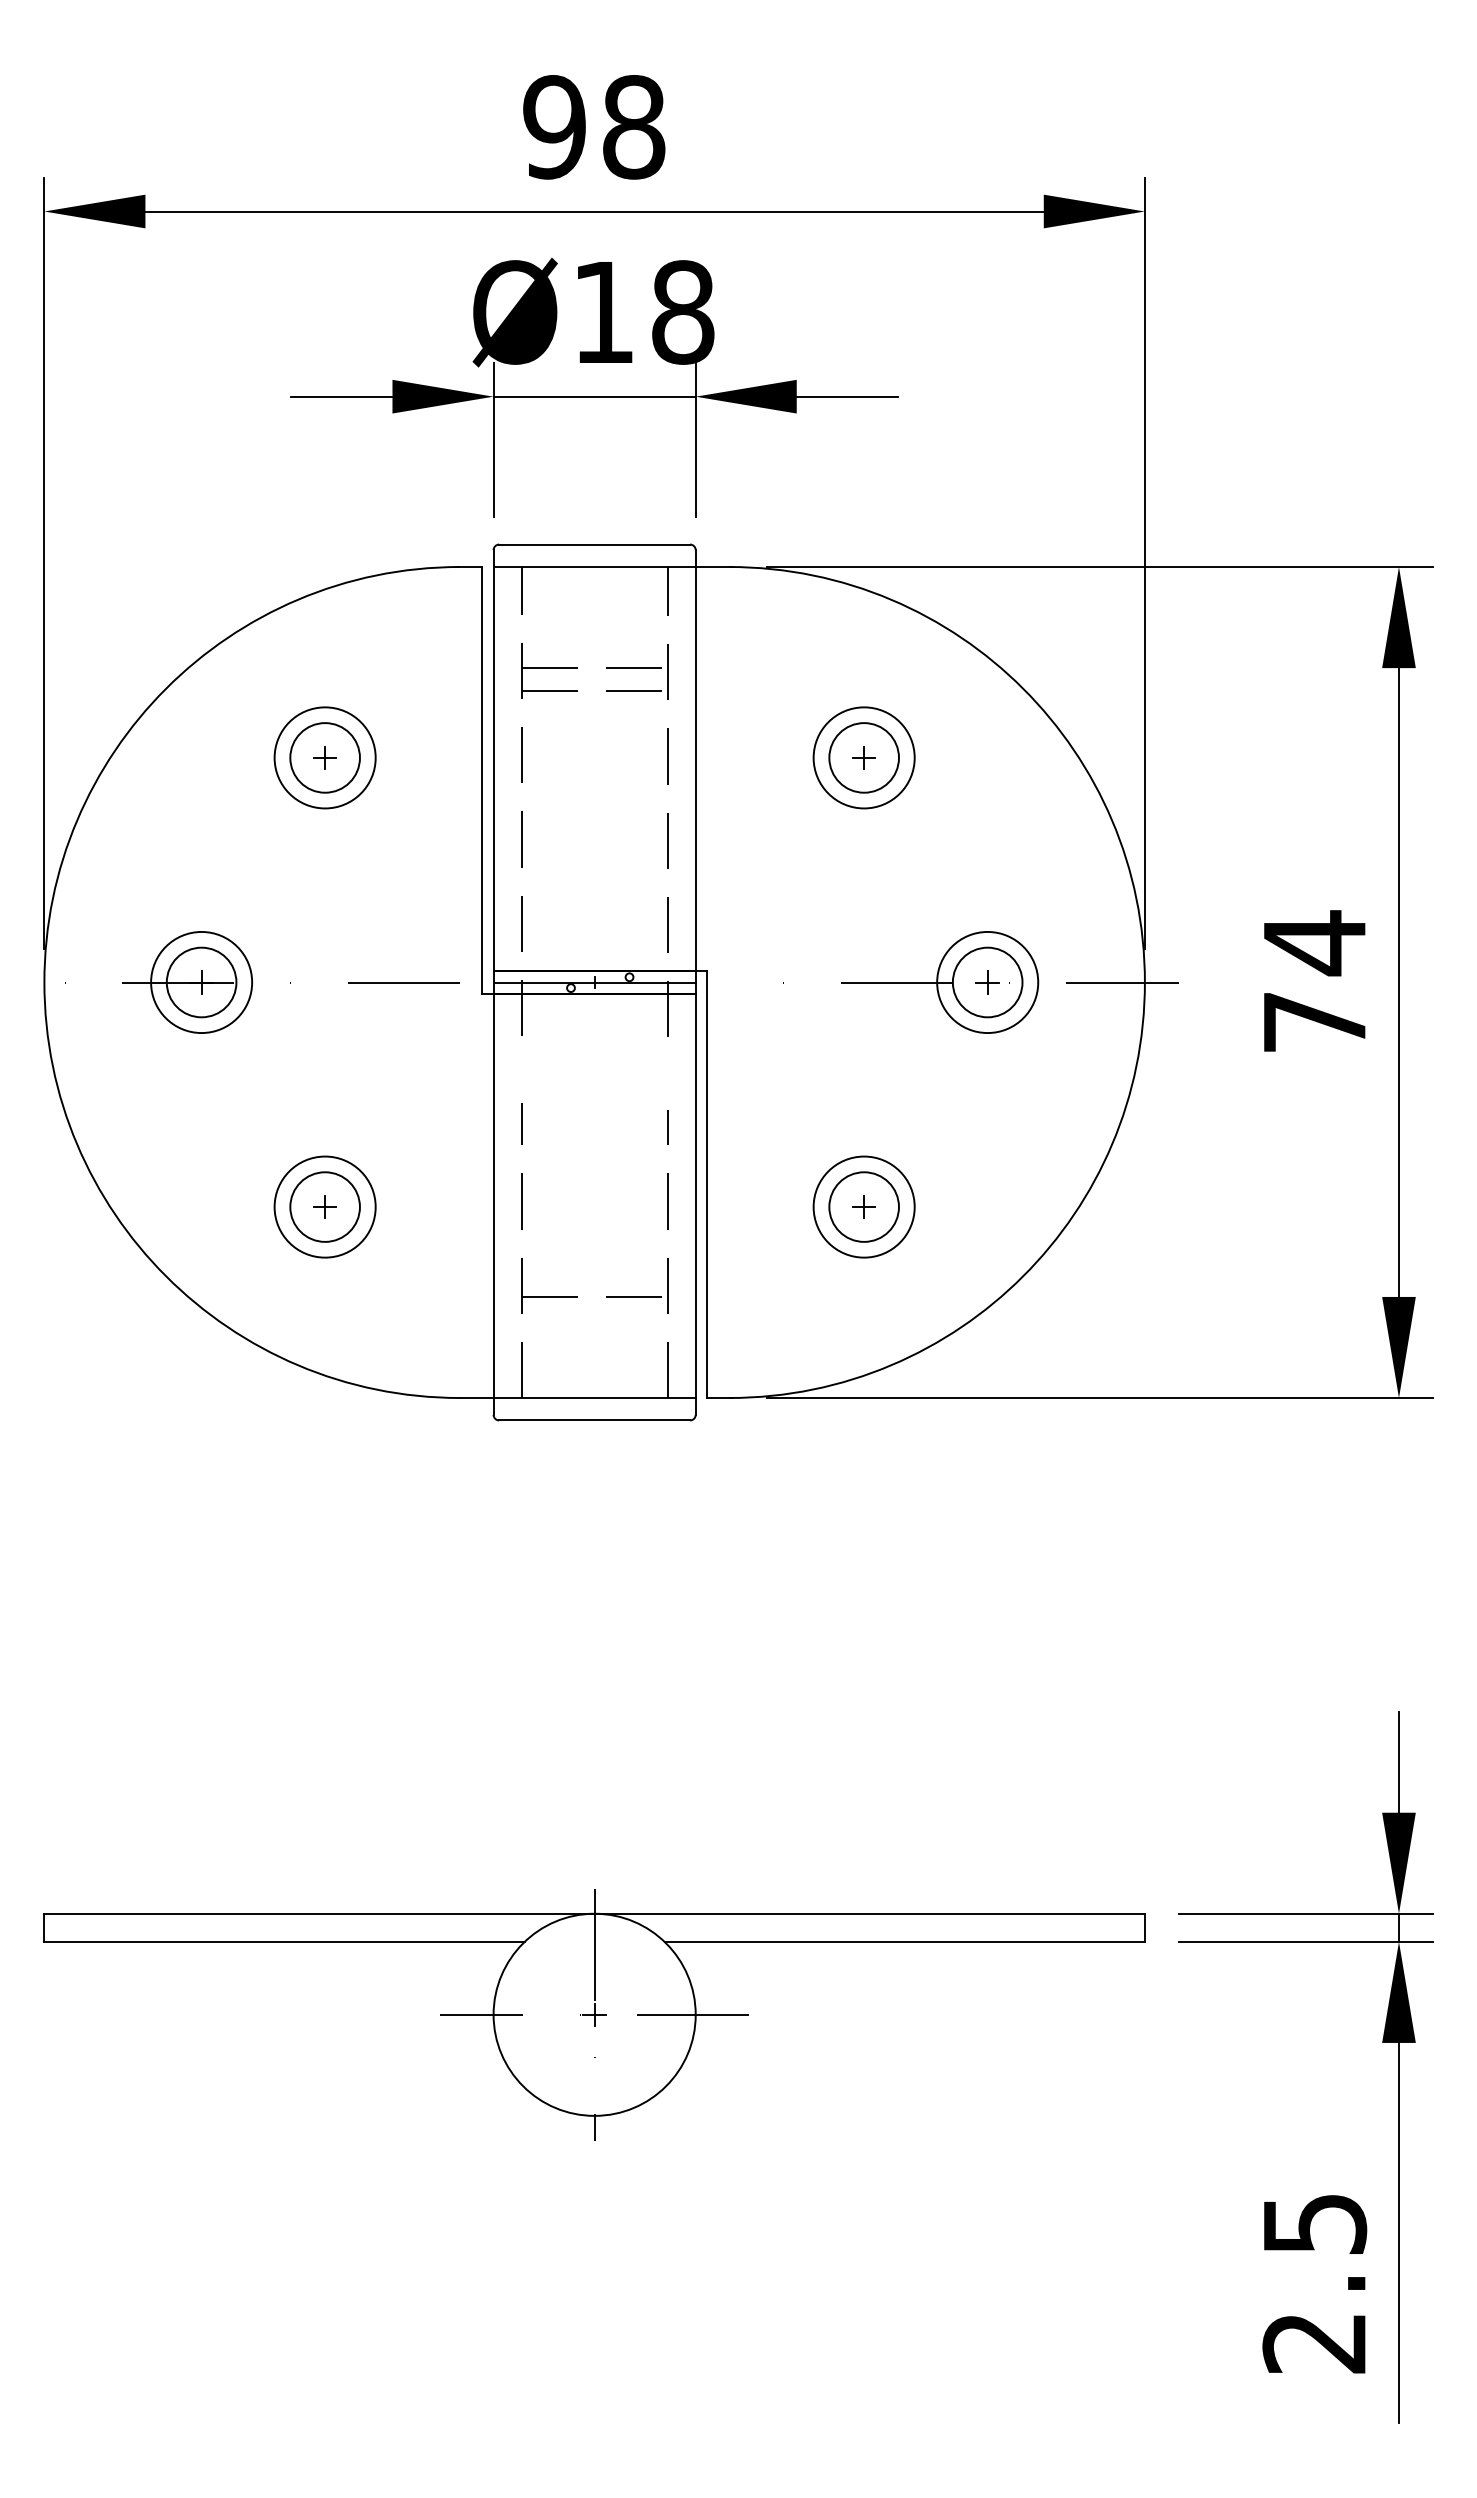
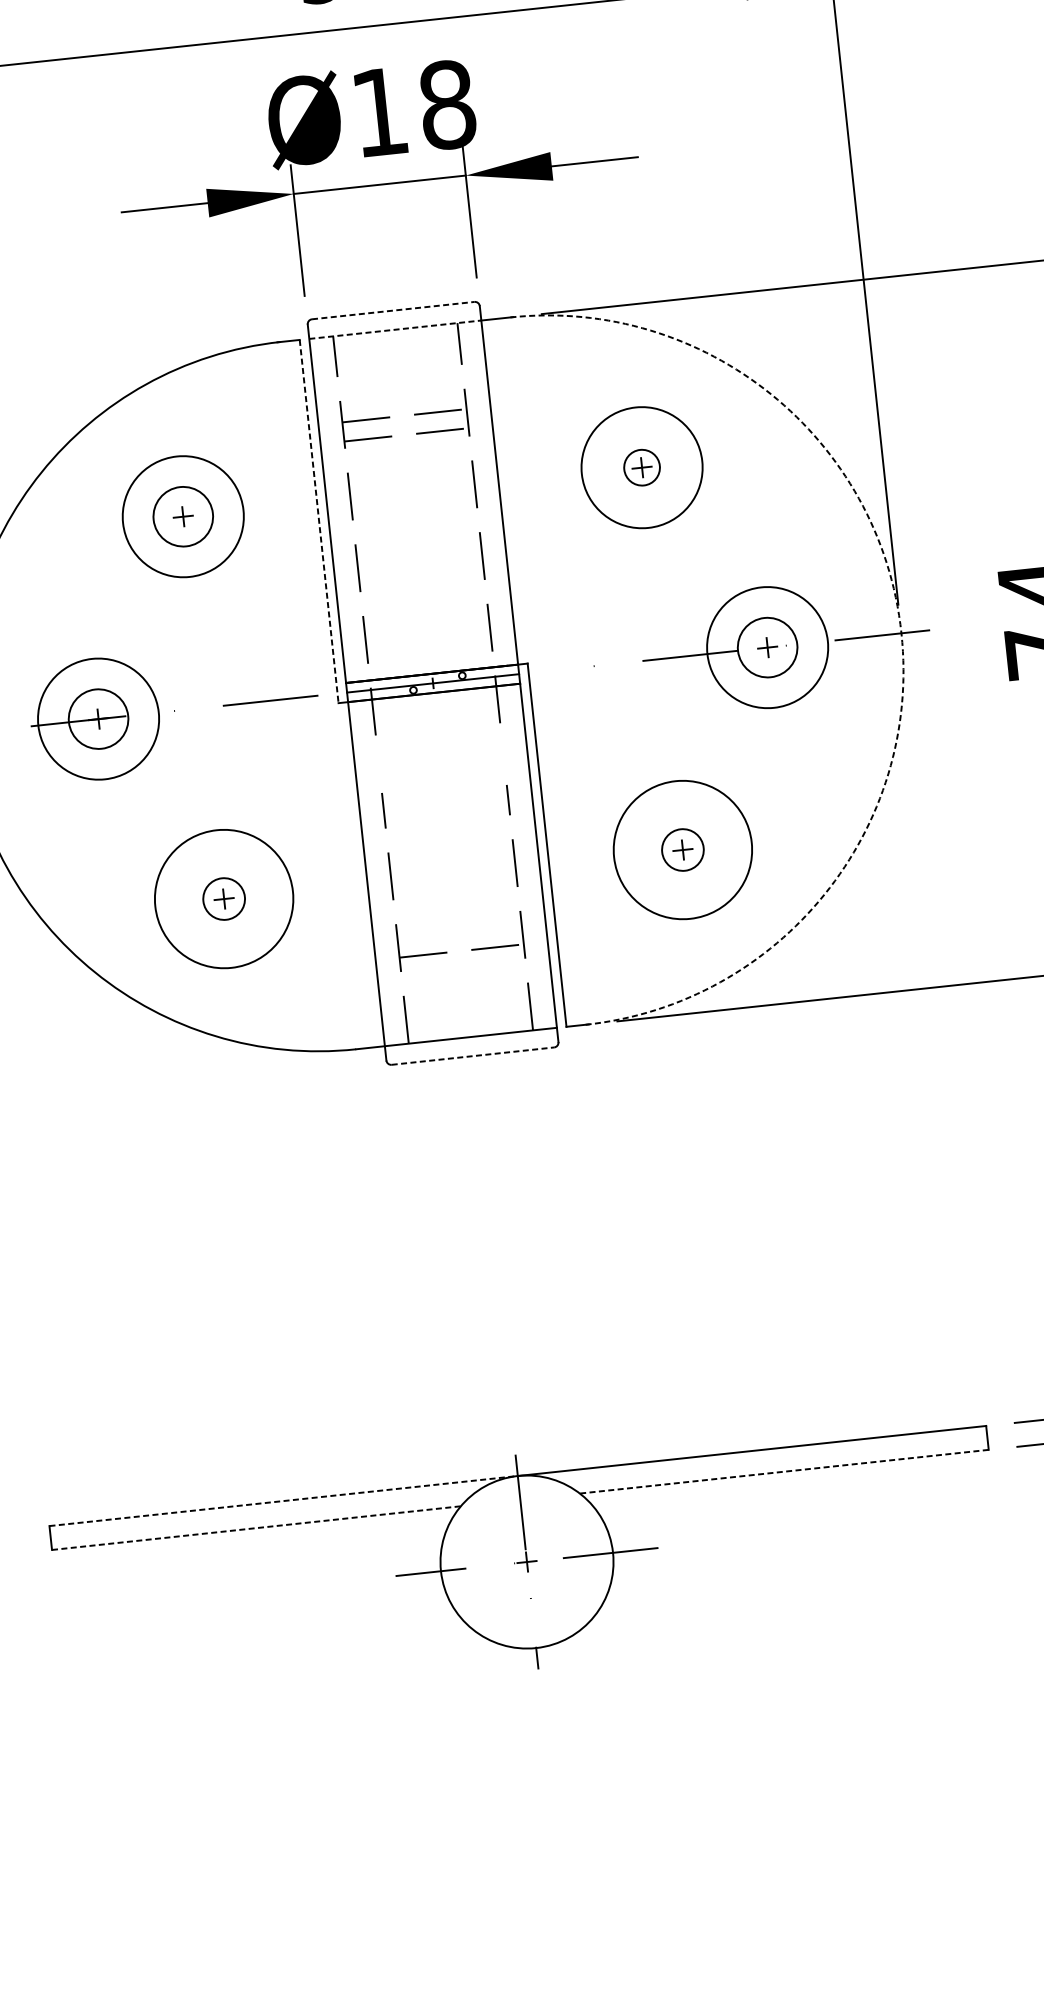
line: (595, 544) -> (393, 310), solid -> dashed
line: (595, 567) -> (396, 330), solid -> dashed
circle: (324, 757) -> (182, 516), size x1.4
circle: (863, 757) -> (641, 467), size x0.6
circle: (863, 757) -> (641, 467), size x1.4
line: (482, 780) -> (319, 521), solid -> dashed
circle: (201, 982) -> (98, 719), size x1.4
circle: (987, 982) -> (767, 647), size x1.4
arc: (1144, 982) -> (901, 633), solid -> dashed
circle: (324, 1206) -> (223, 898), size x0.7
circle: (324, 1206) -> (223, 898), size x1.6
circle: (863, 1206) -> (682, 849), size x0.7
circle: (863, 1206) -> (682, 849), size x1.6
line: (595, 1420) -> (473, 1056), solid -> dashed
line: (320, 1913) -> (284, 1500), solid -> dashed
line: (285, 1941) -> (257, 1527), solid -> dashed
line: (904, 1941) -> (784, 1471), solid -> dashed

